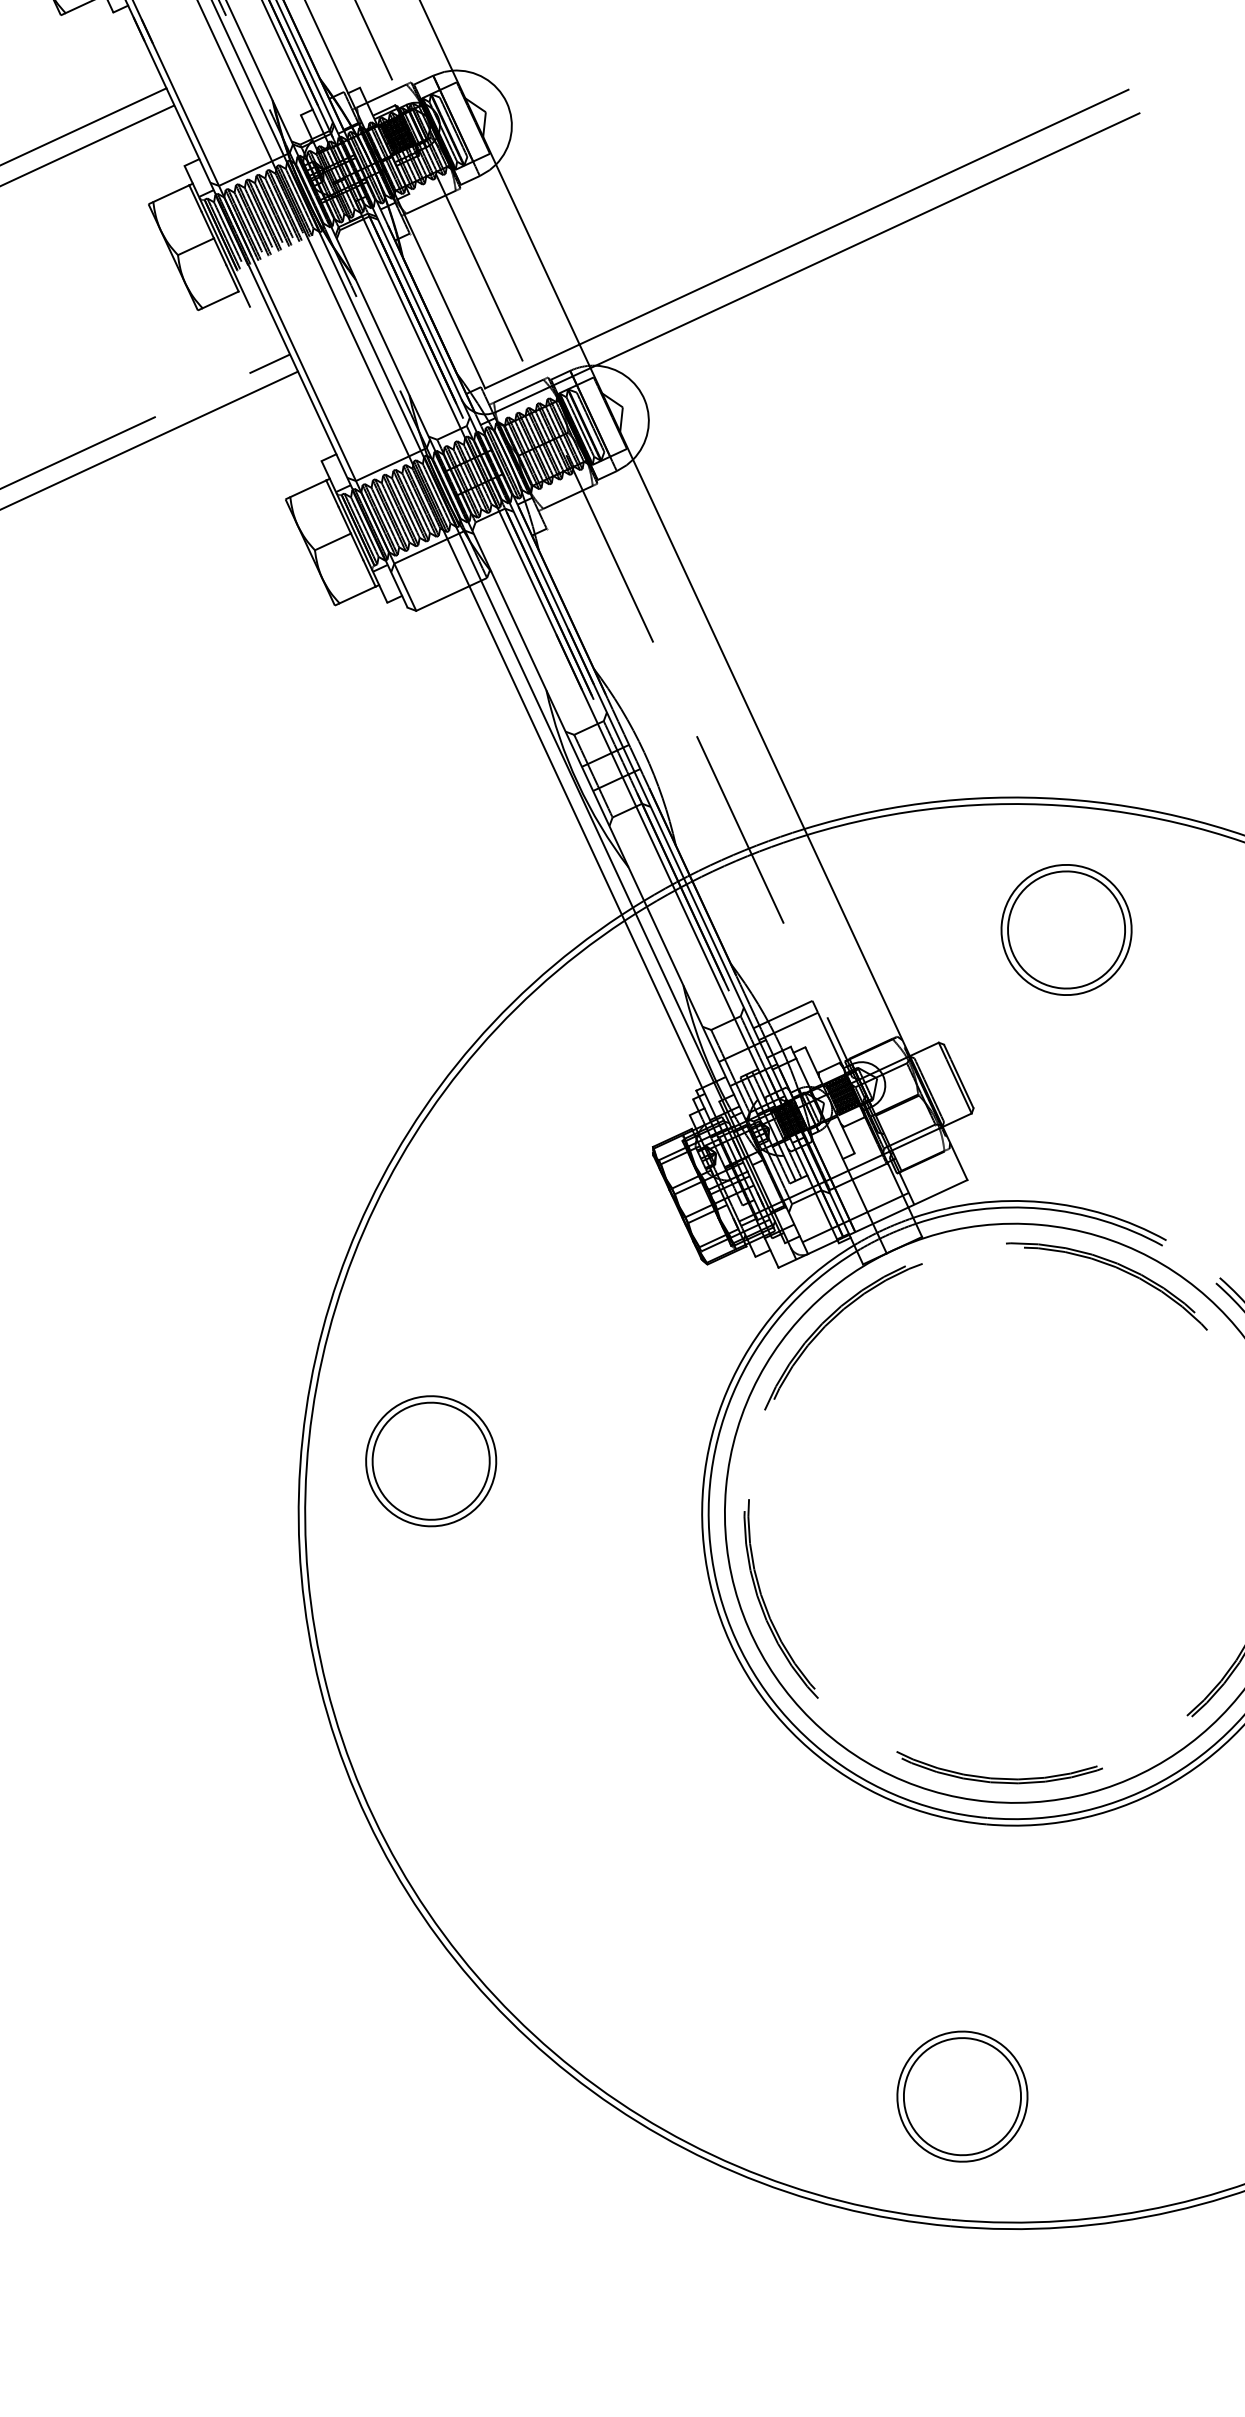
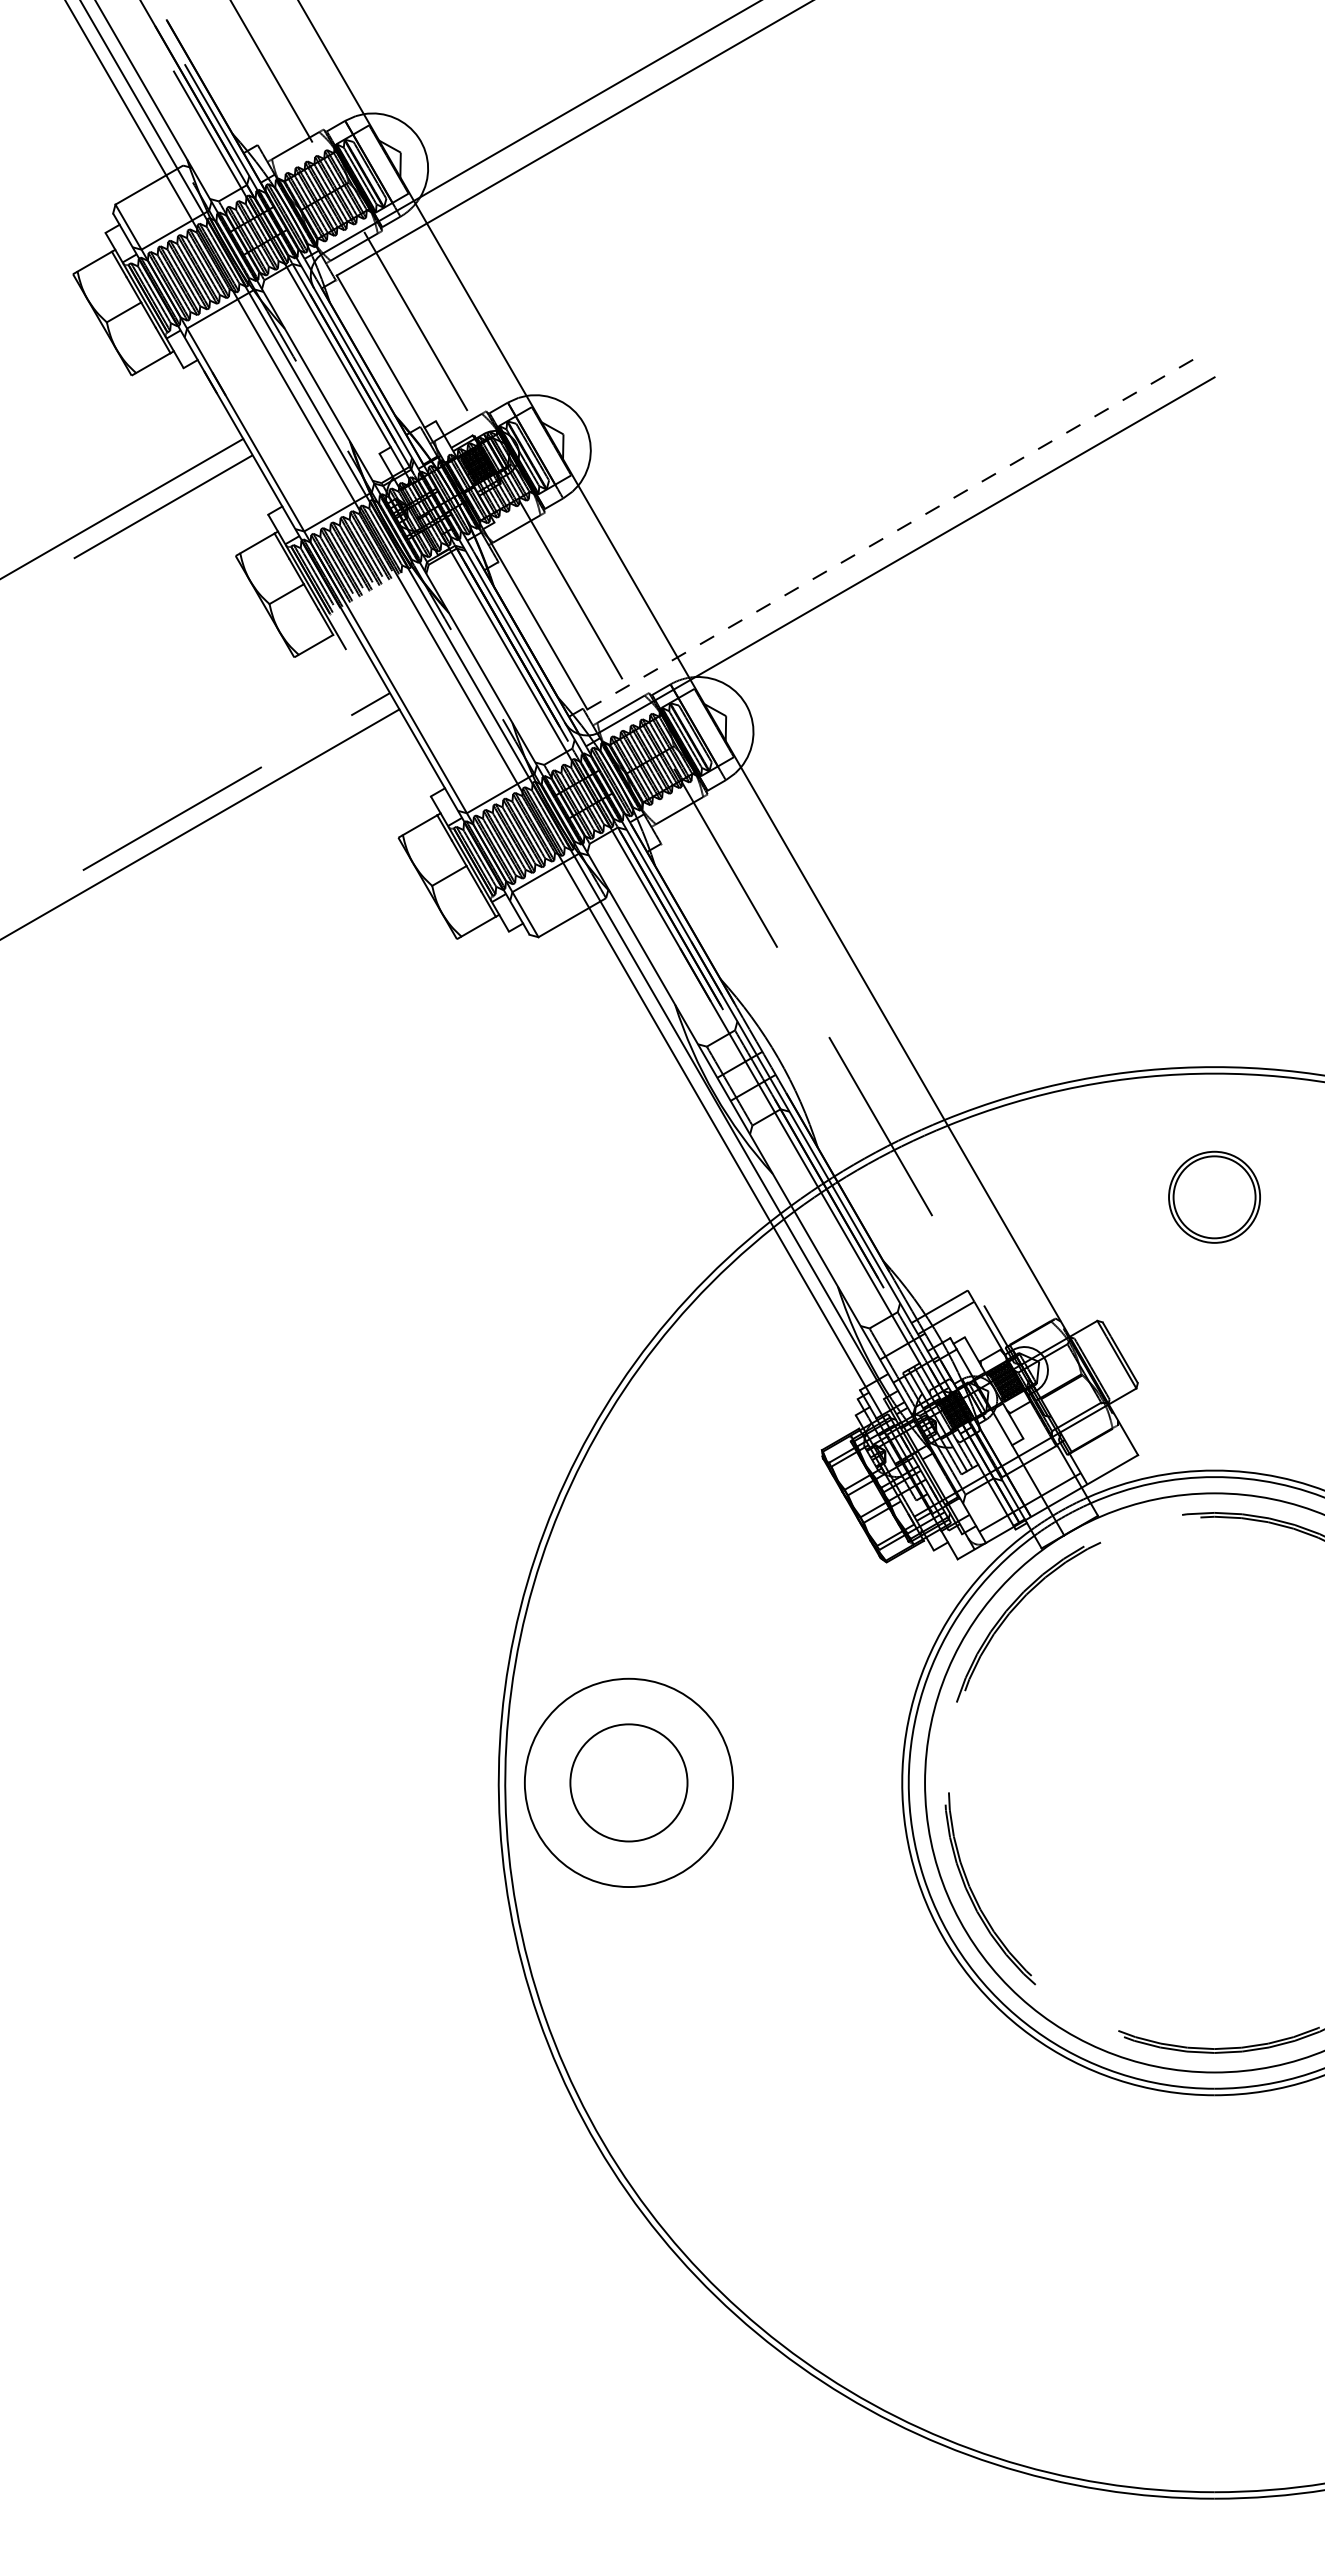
line: (806, 239) -> (894, 532), solid -> dashed
part: (1066, 930) -> (1214, 1197), size x0.7
circle: (430, 1460) -> (628, 1782), size x1.6
part: (962, 2096) -> (1214, 2368), removed

